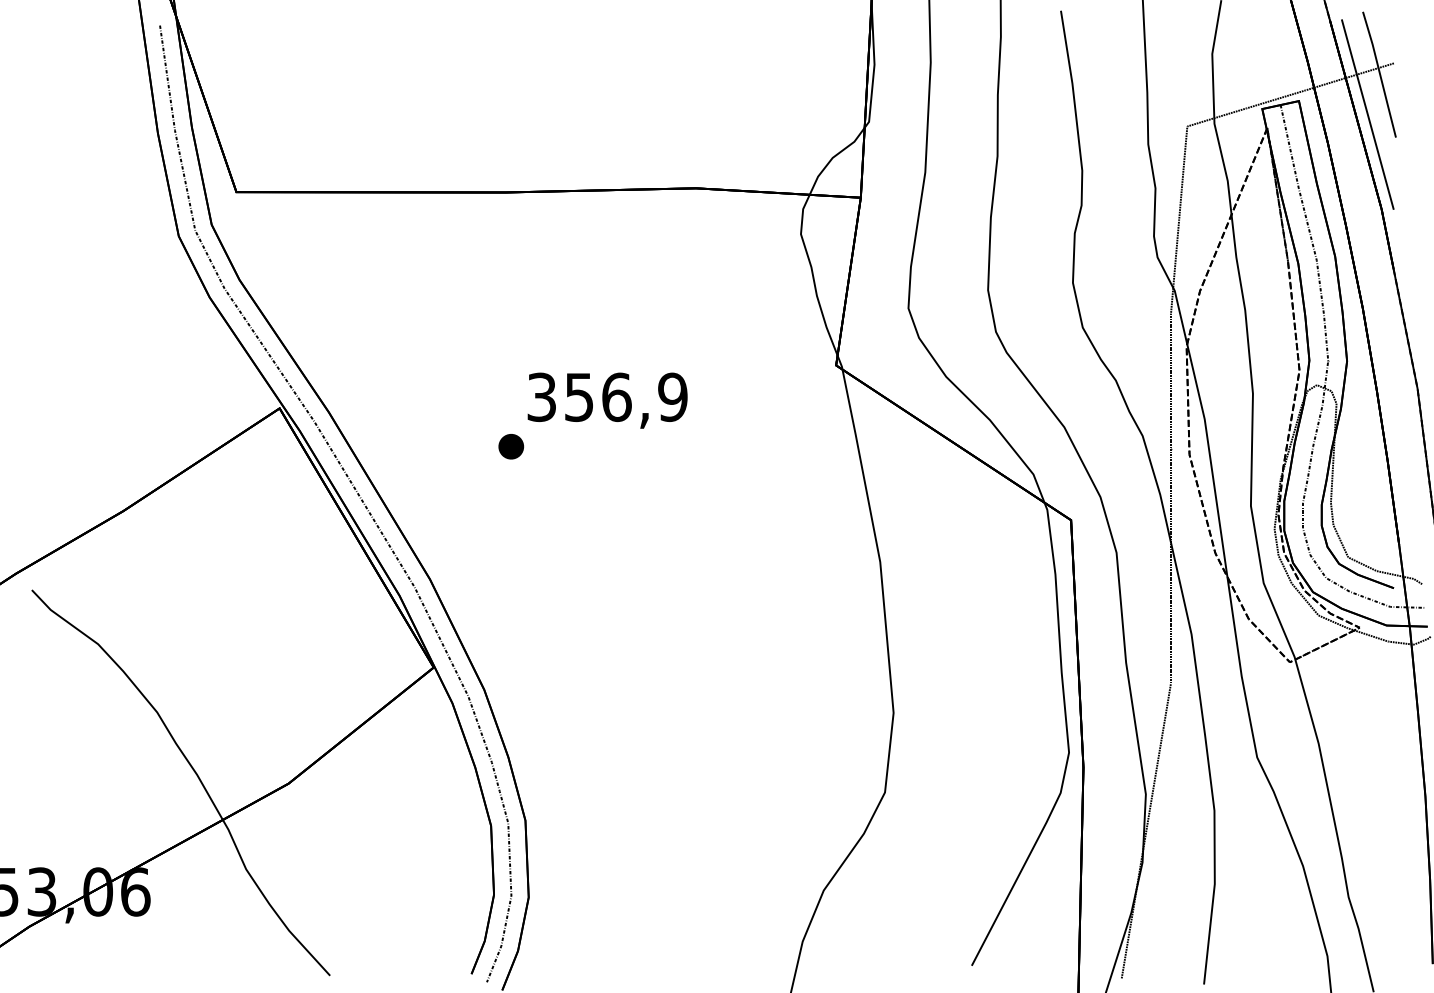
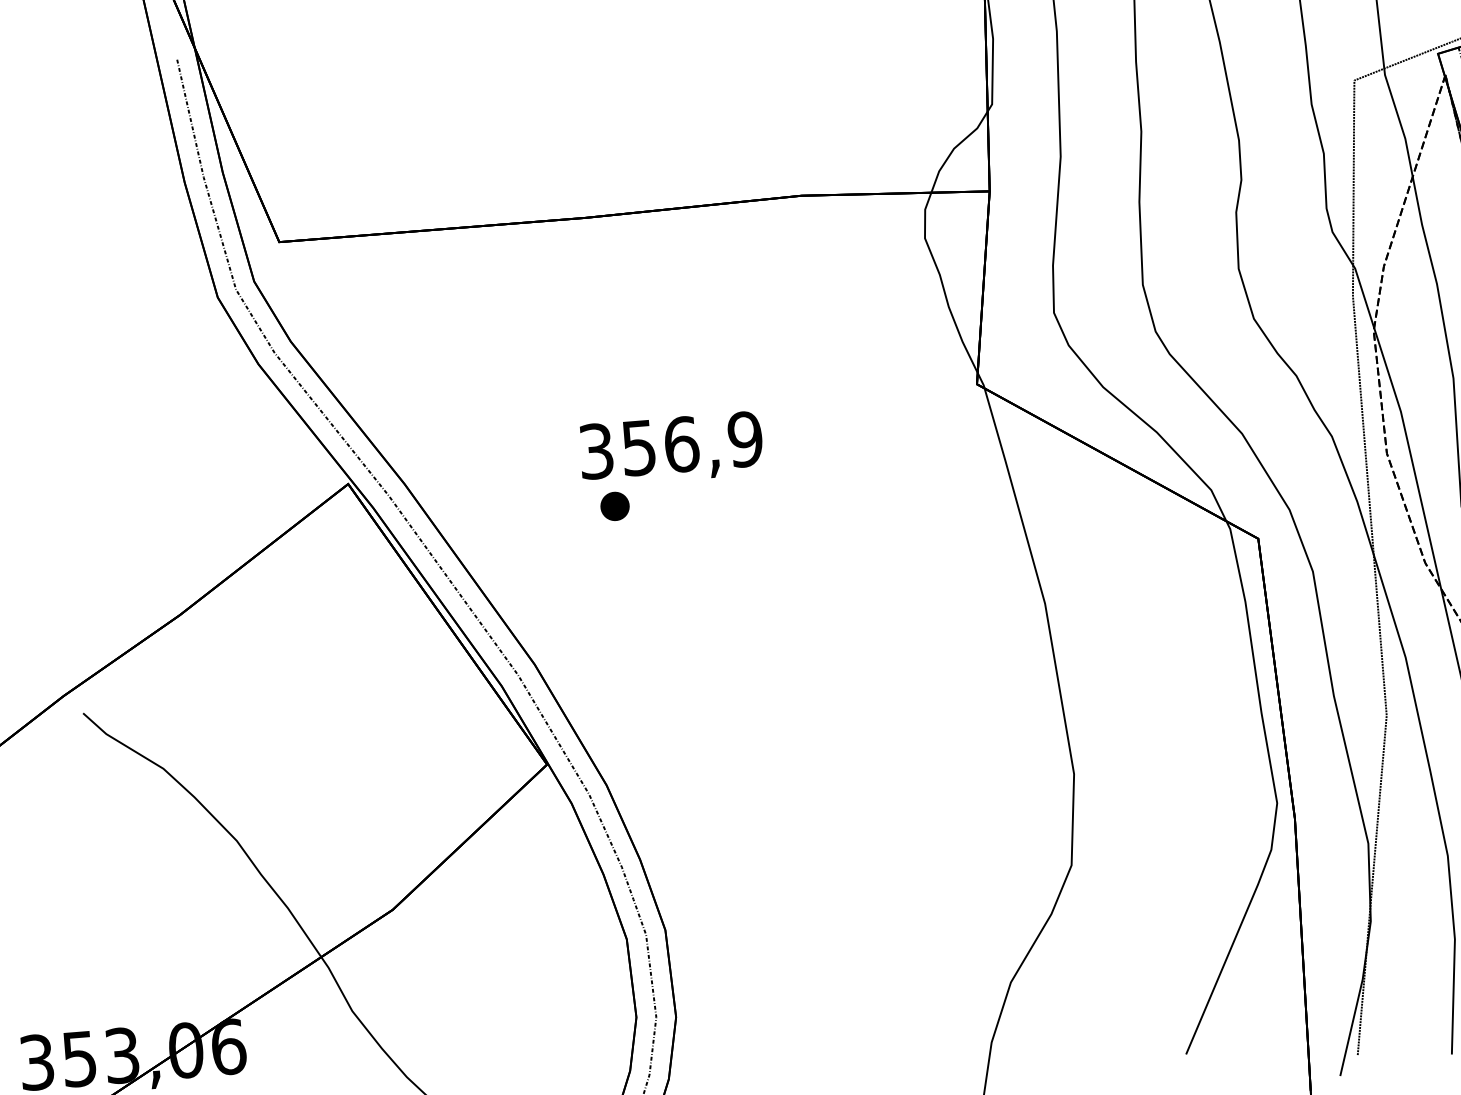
text: (607, 400) -> (671, 449), moved

